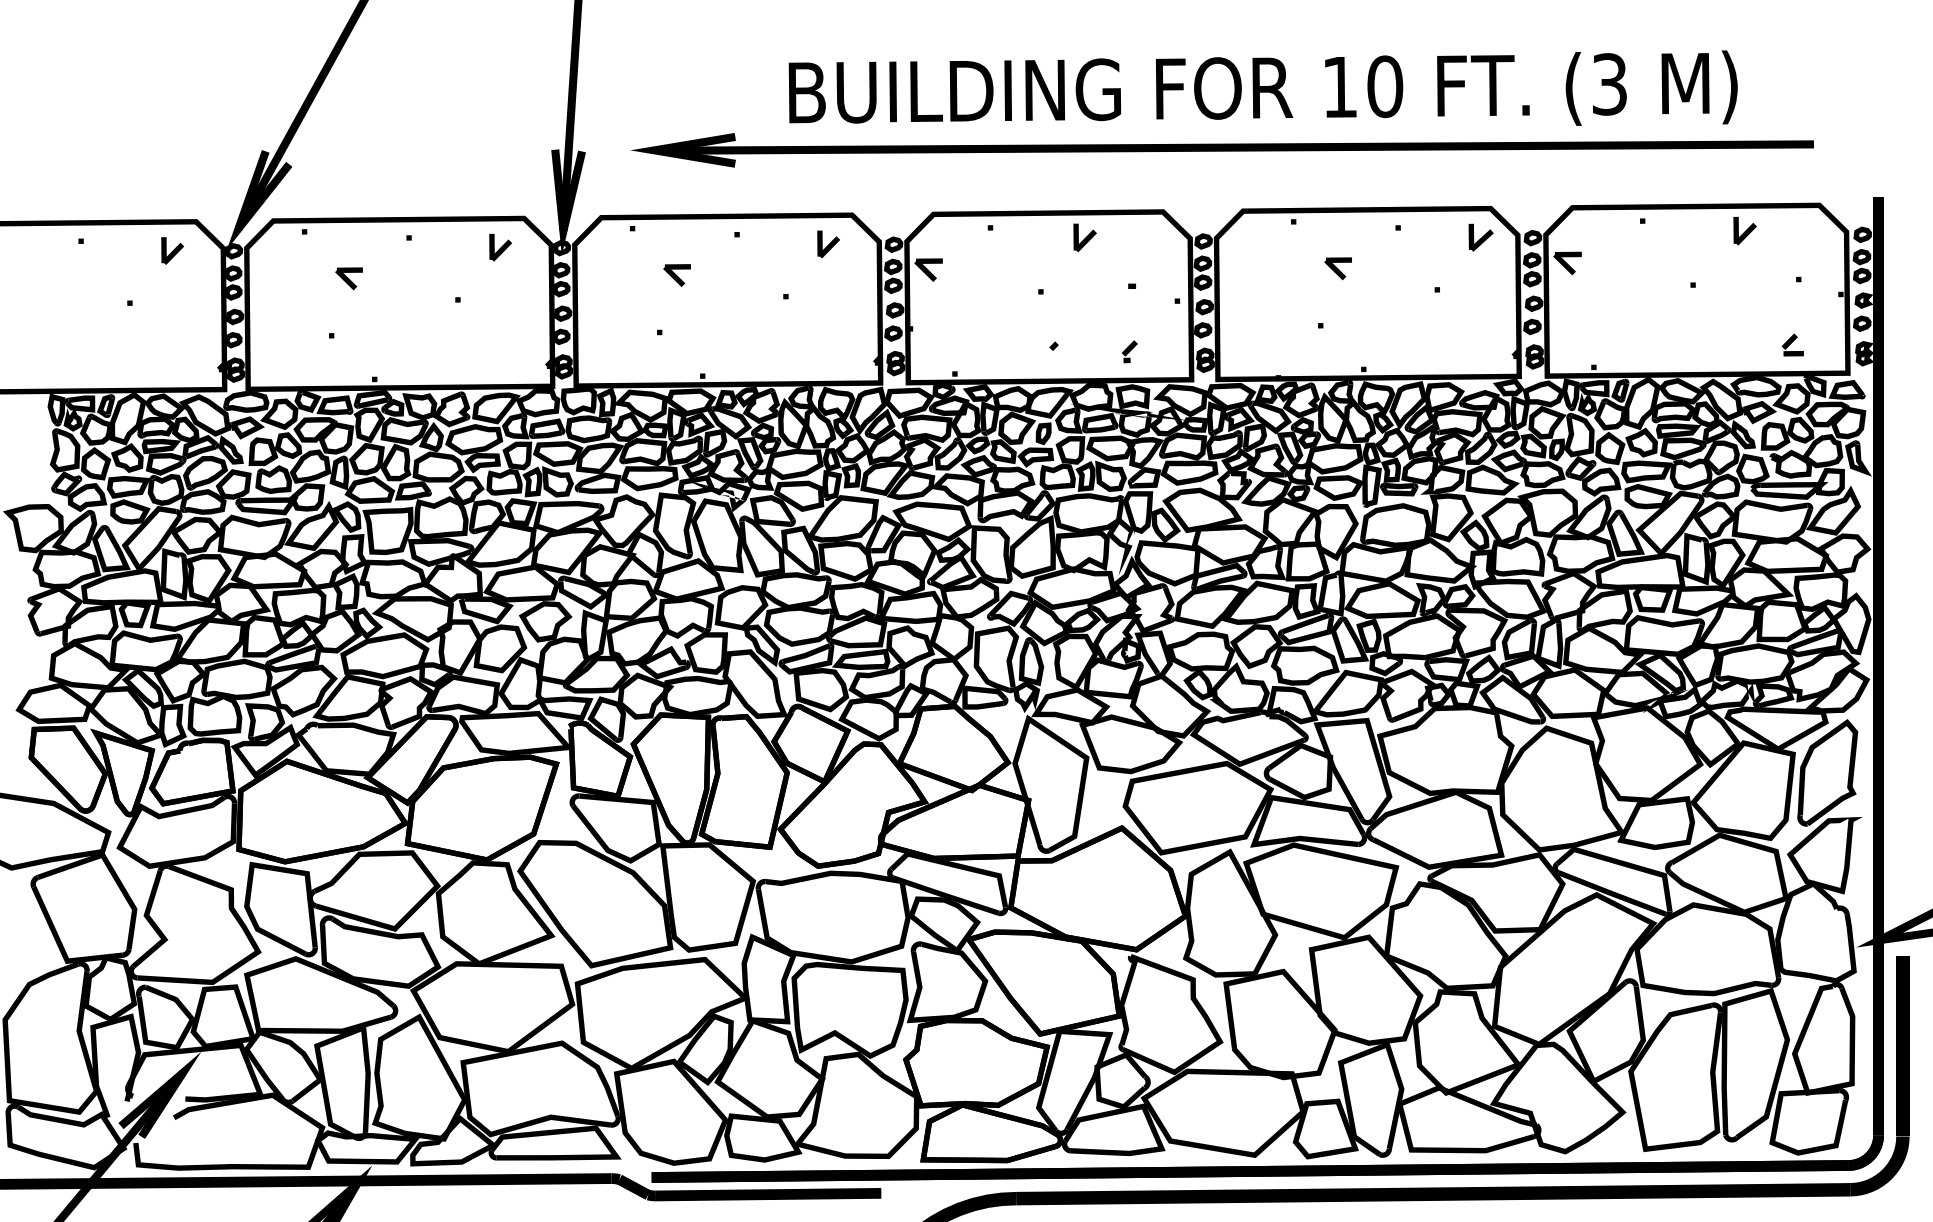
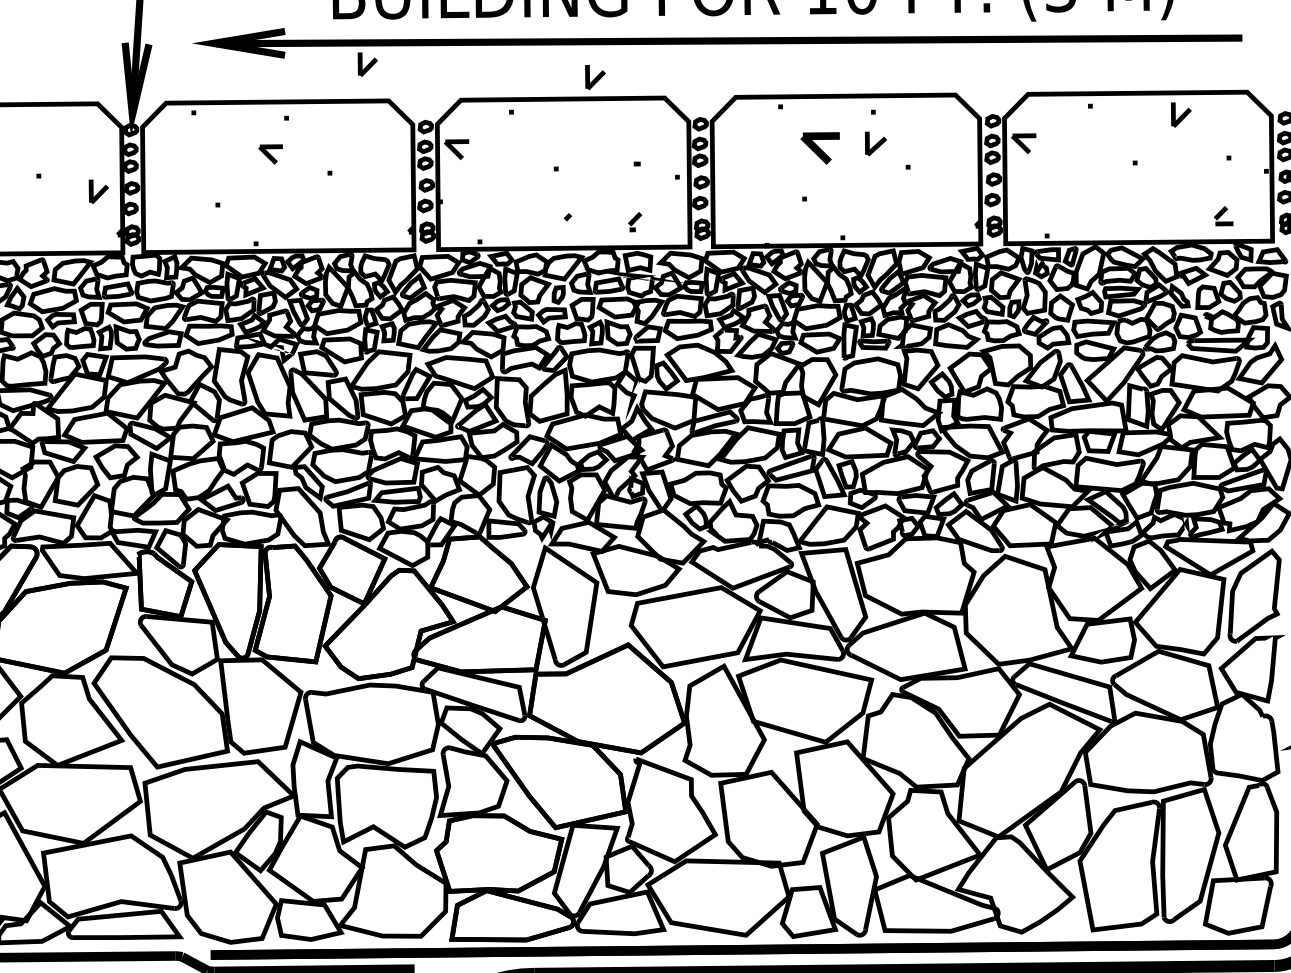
part: (1084, 237) -> (594, 77), moved
part: (1480, 237) -> (875, 143), moved
part: (828, 244) -> (367, 64), moved
part: (500, 247) -> (98, 191), moved
part: (1337, 268) -> (819, 148), size x1.6
part: (676, 275) -> (270, 154), moved

